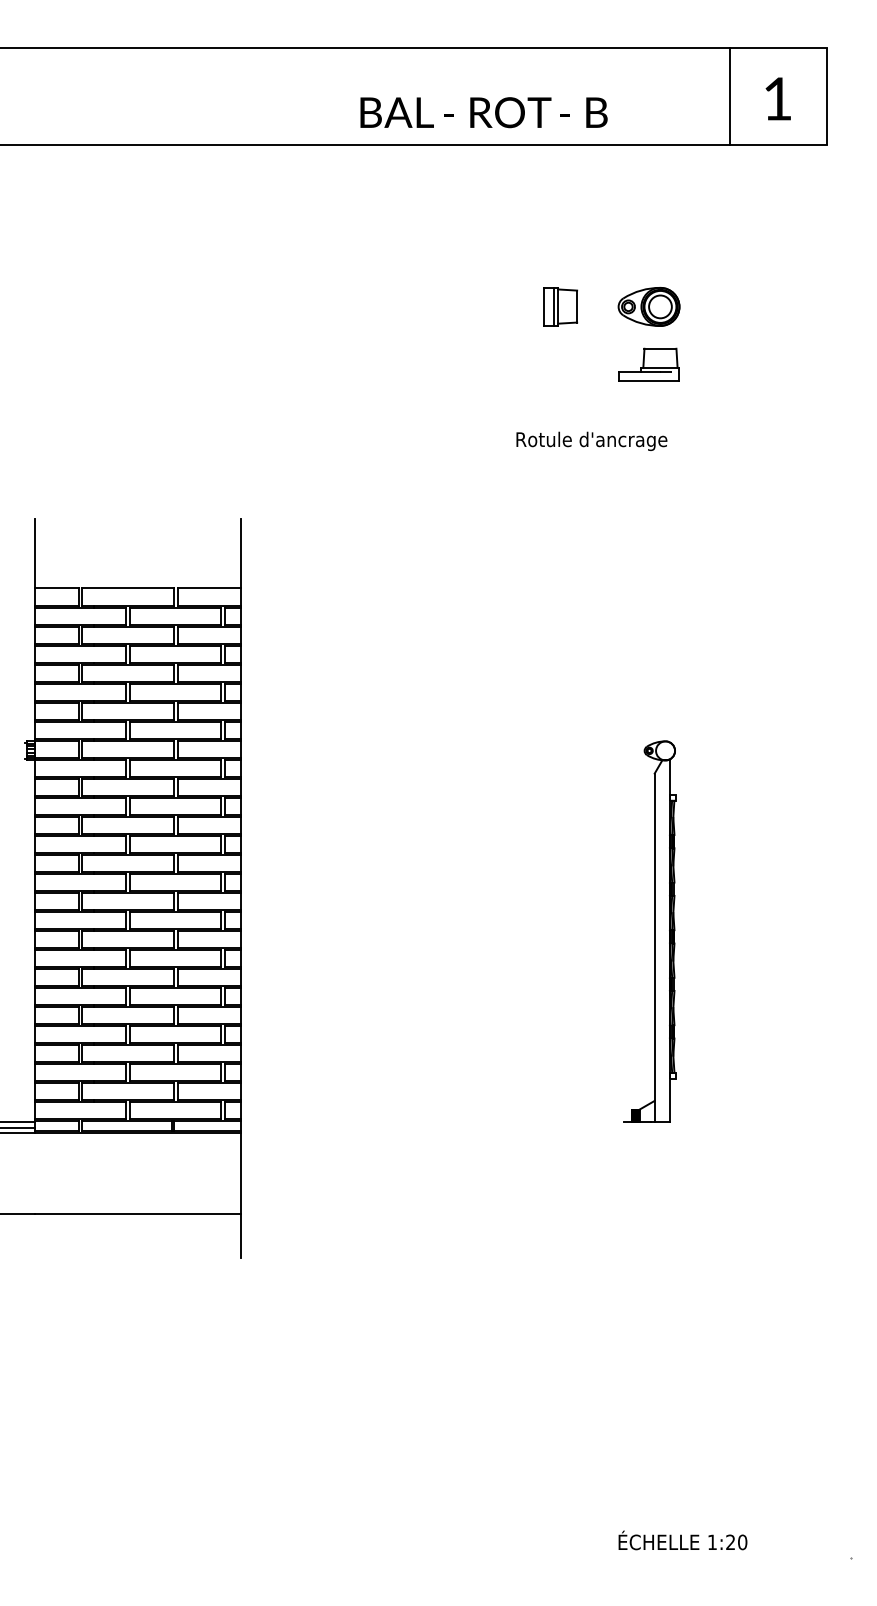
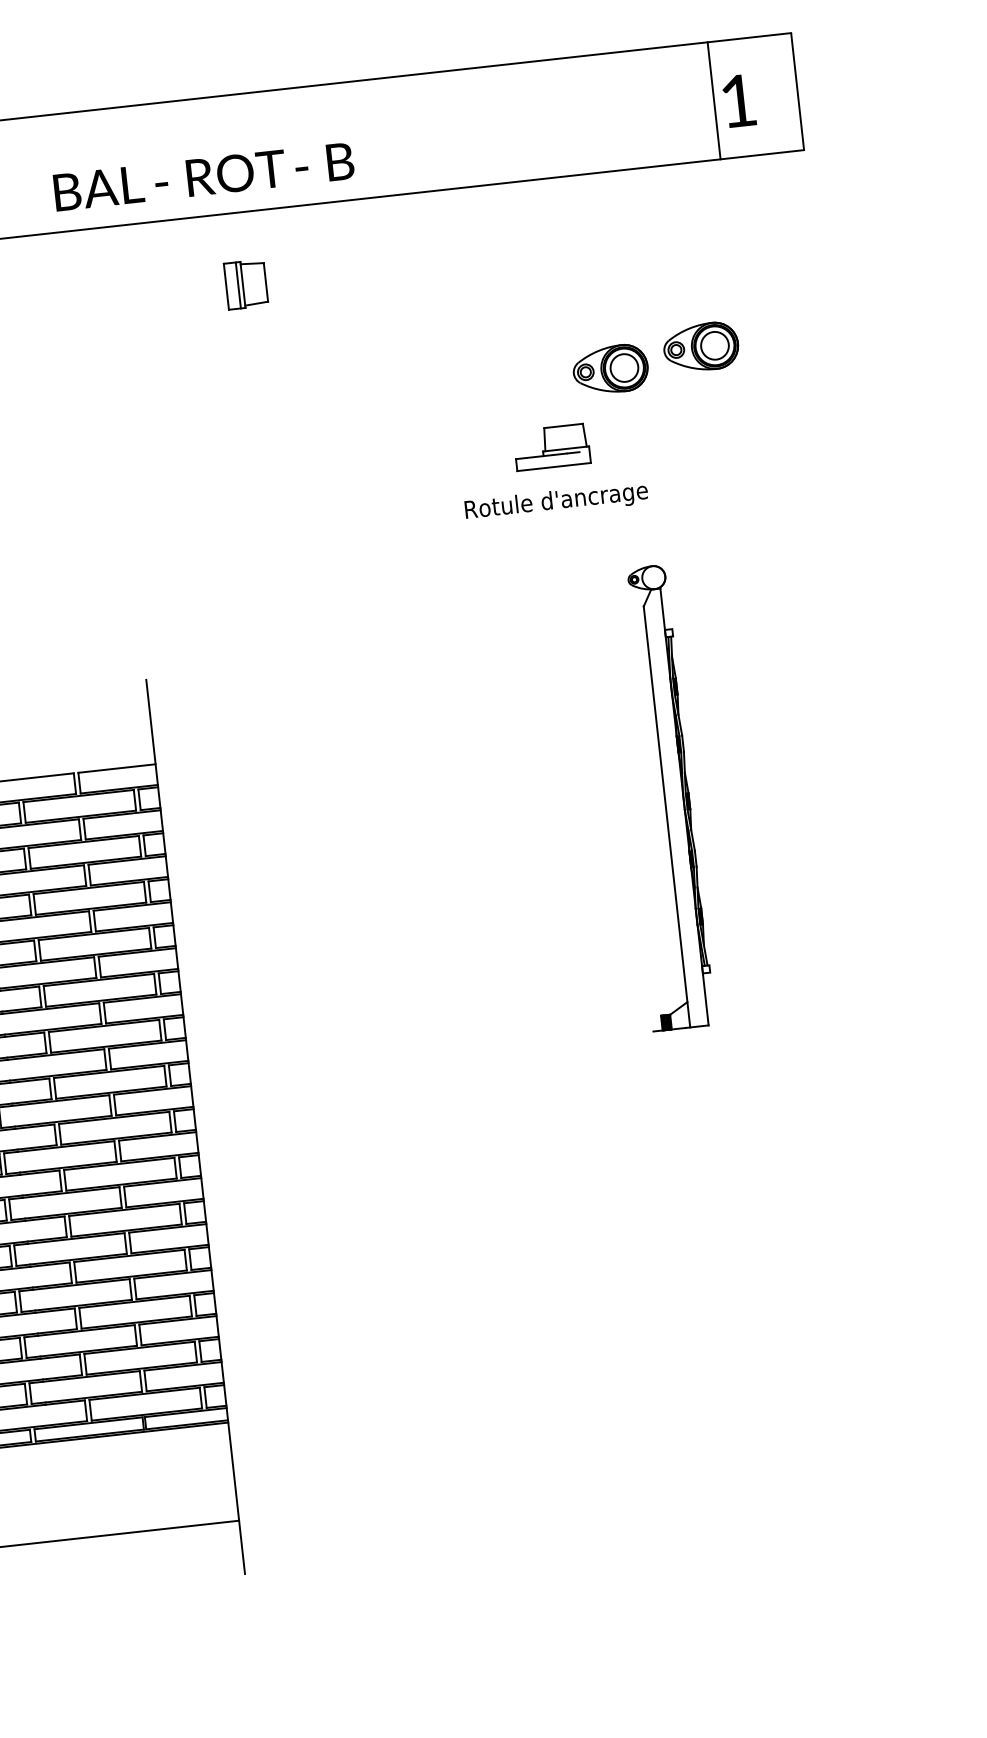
line: (729, 96) -> (713, 100), moved
text: (483, 112) -> (203, 176), moved
part: (724, 296) -> (700, 346), added
part: (560, 306) -> (245, 284), moved
part: (648, 364) -> (551, 446), moved
text: (591, 440) -> (556, 501), moved
part: (649, 931) -> (658, 798), moved

